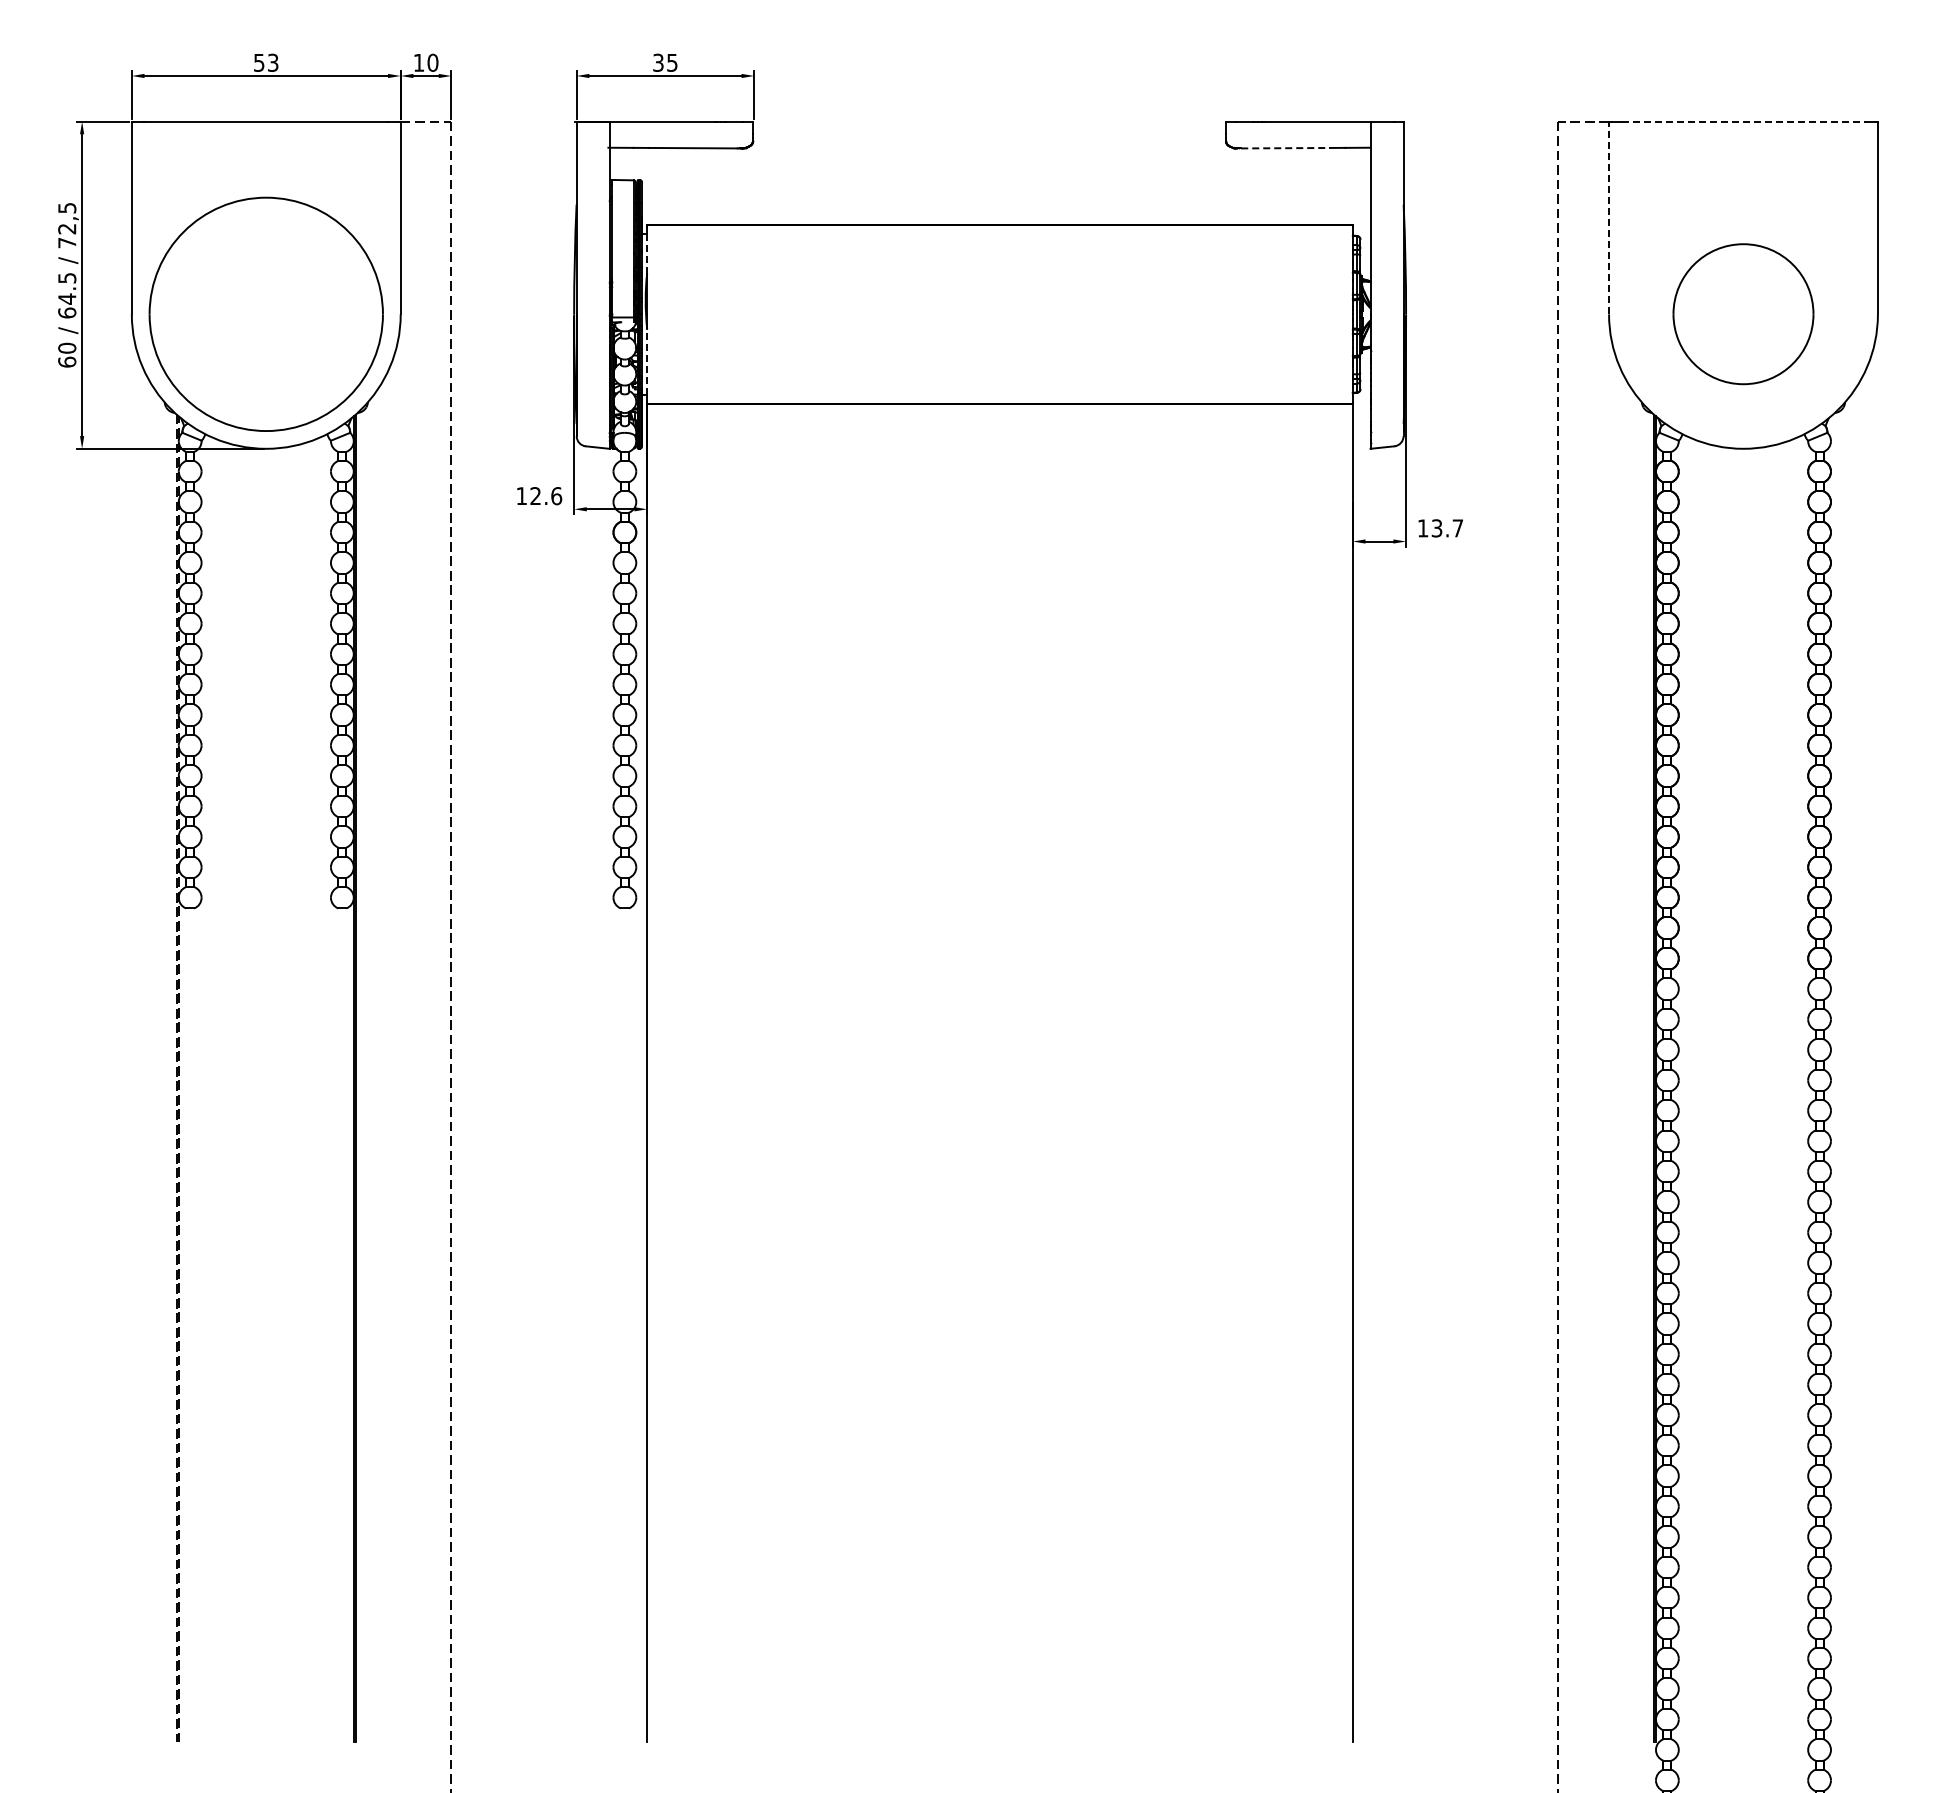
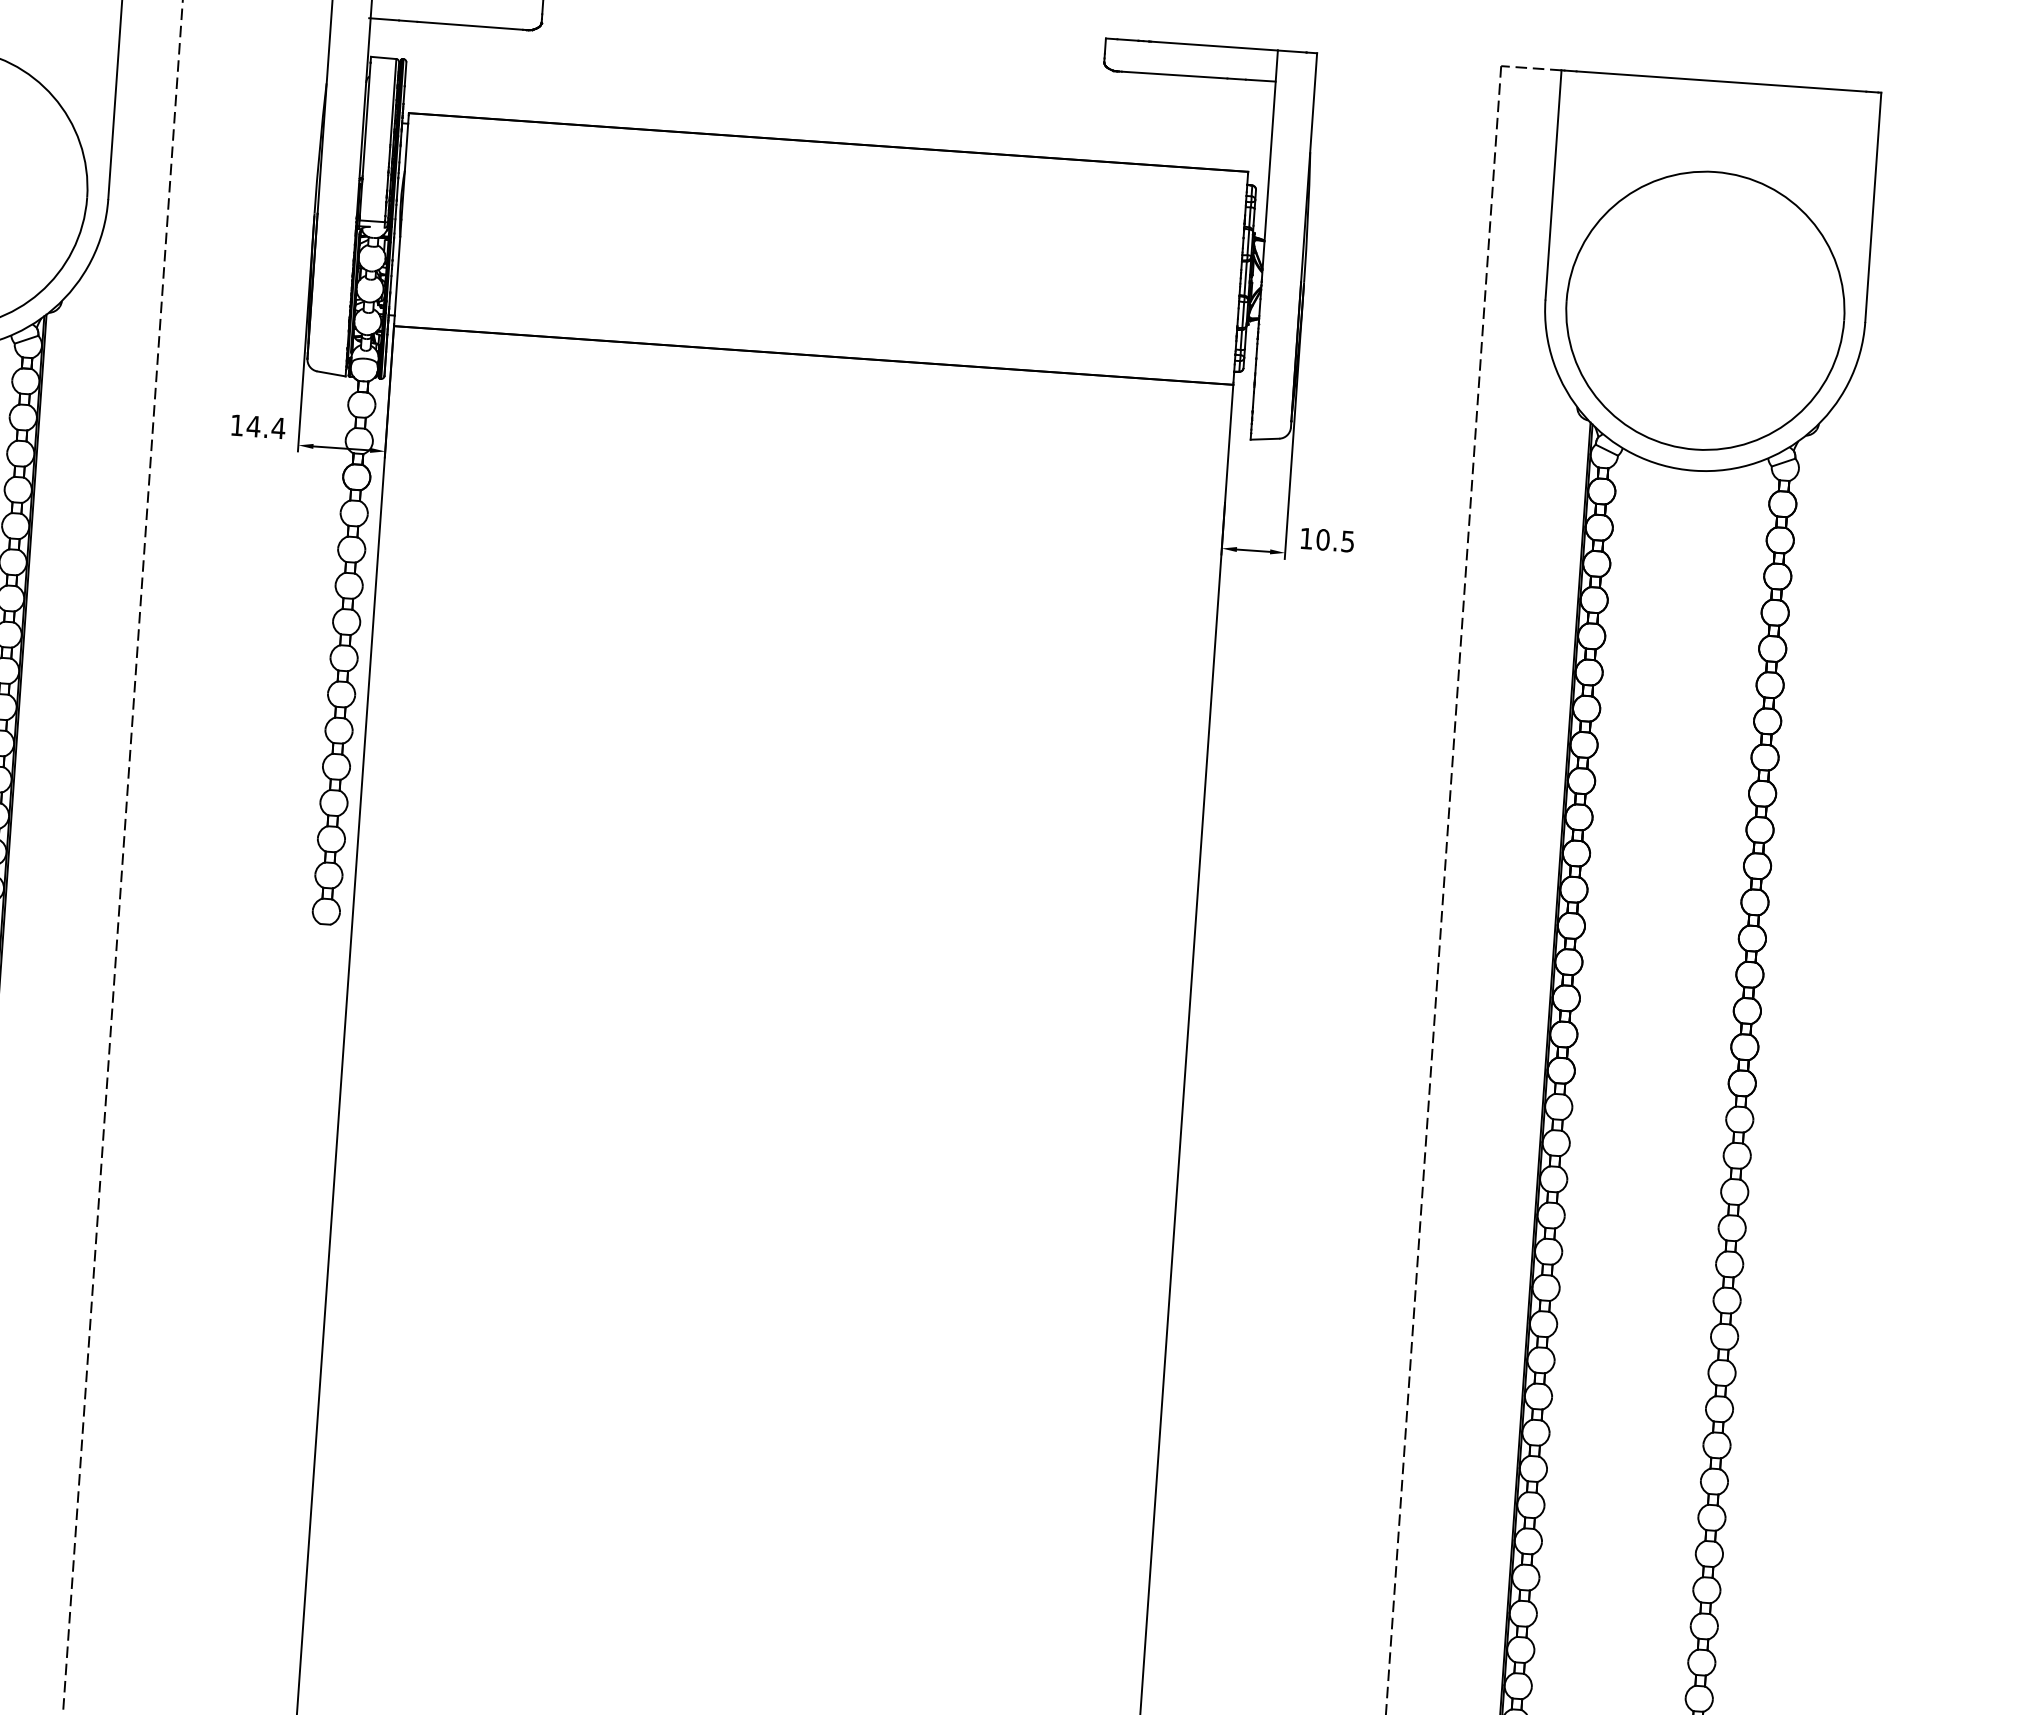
line: (1743, 121) -> (1721, 81), dashed -> solid
line: (1286, 148) -> (1175, 75), dashed -> solid
line: (1609, 217) -> (1554, 184), dashed -> solid
line: (647, 253) -> (406, 147), dashed -> solid
part: (1743, 313) -> (1705, 309), size x1.67
line: (647, 361) -> (397, 275), dashed -> solid
text: (545, 496) -> (265, 427), 12.6 -> 14.4
text: (1446, 528) -> (1334, 540), 13.7 -> 10.5

